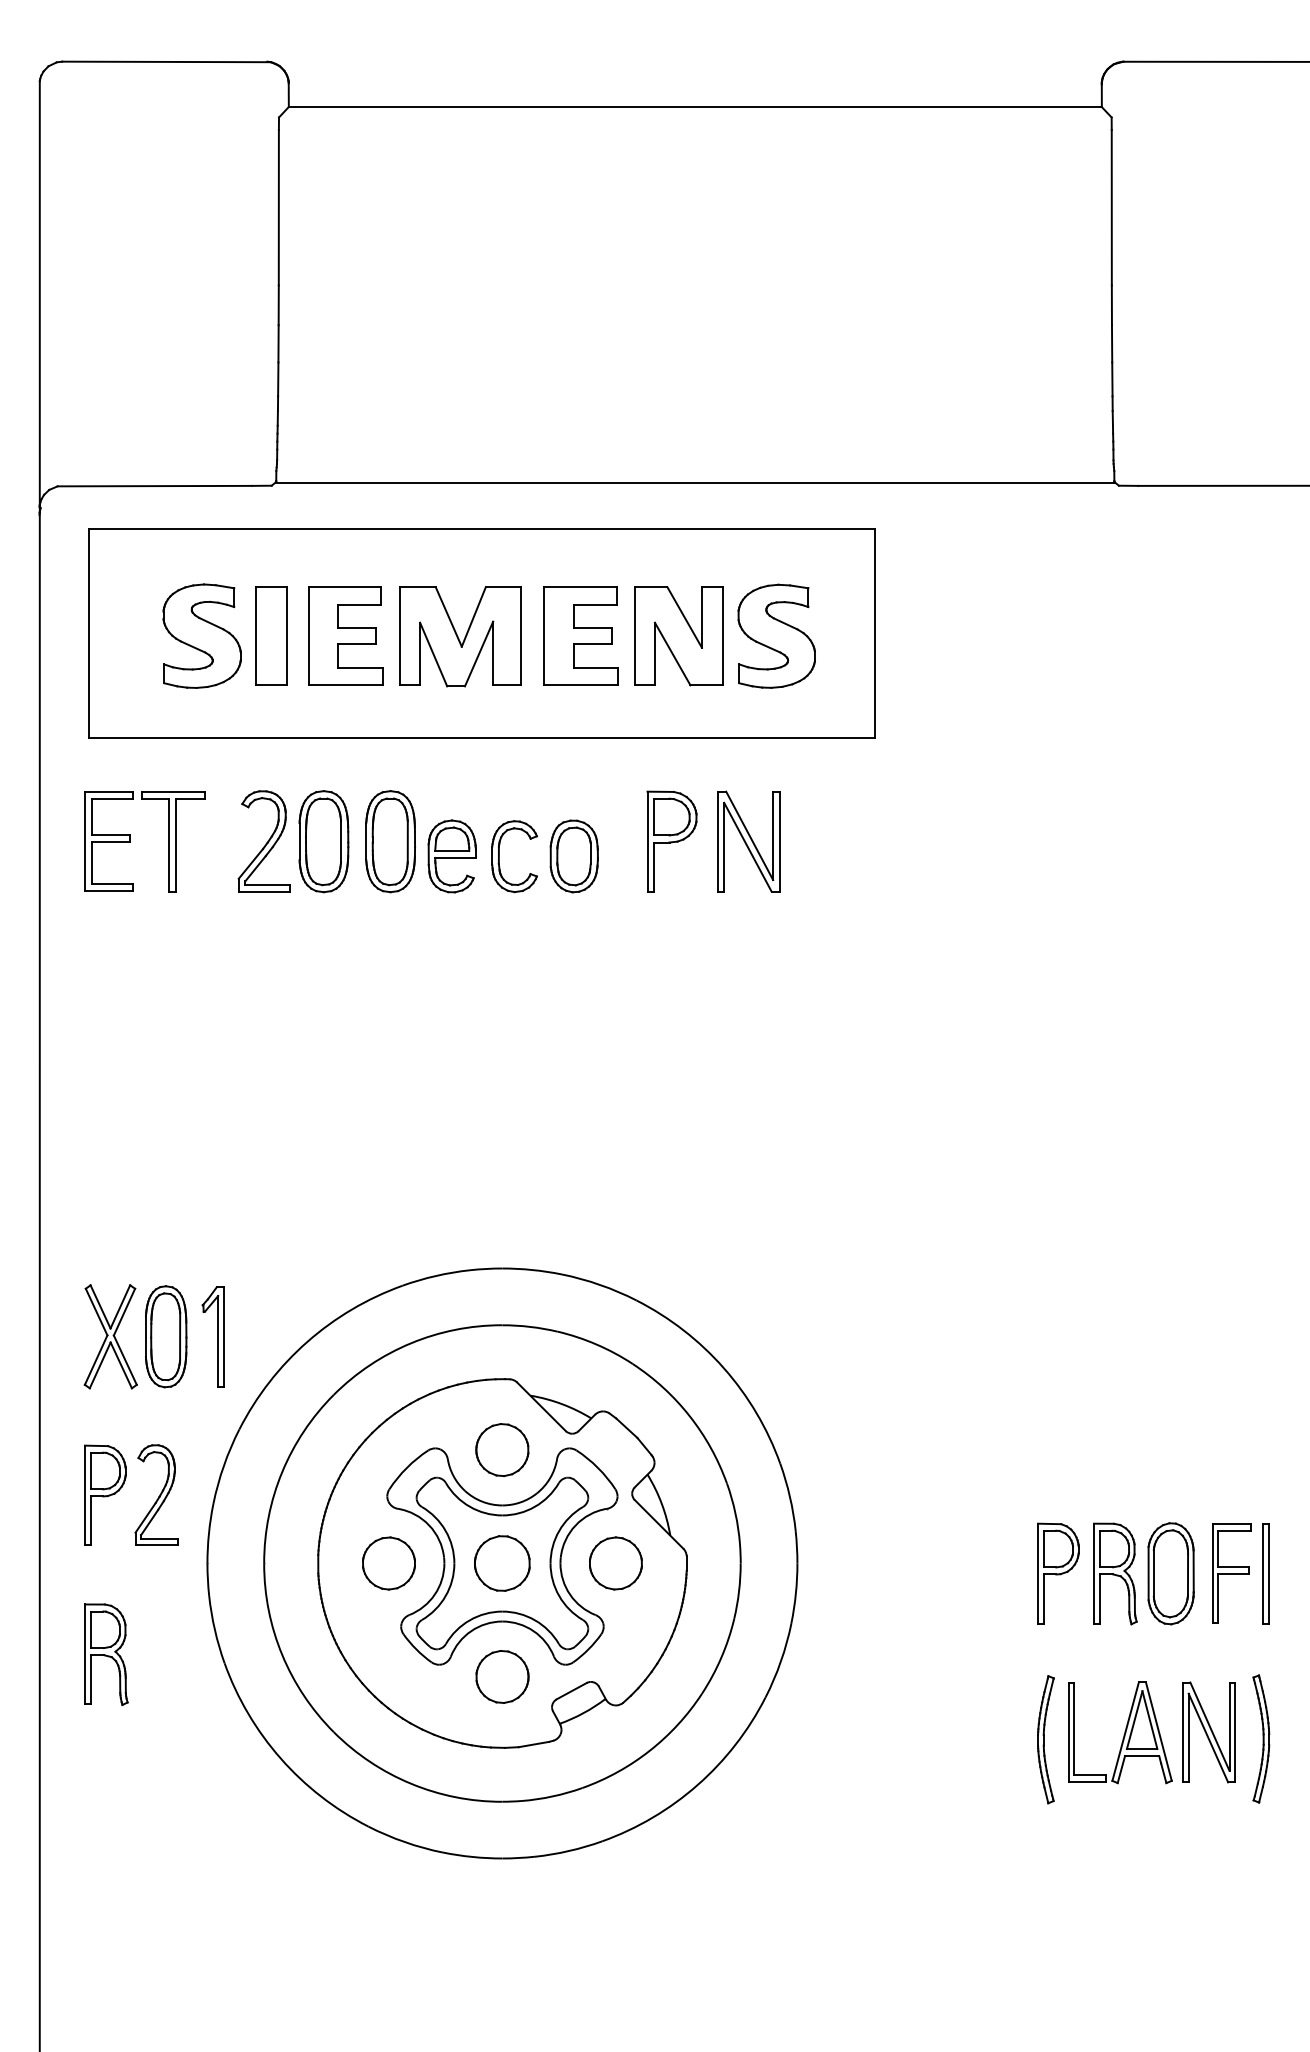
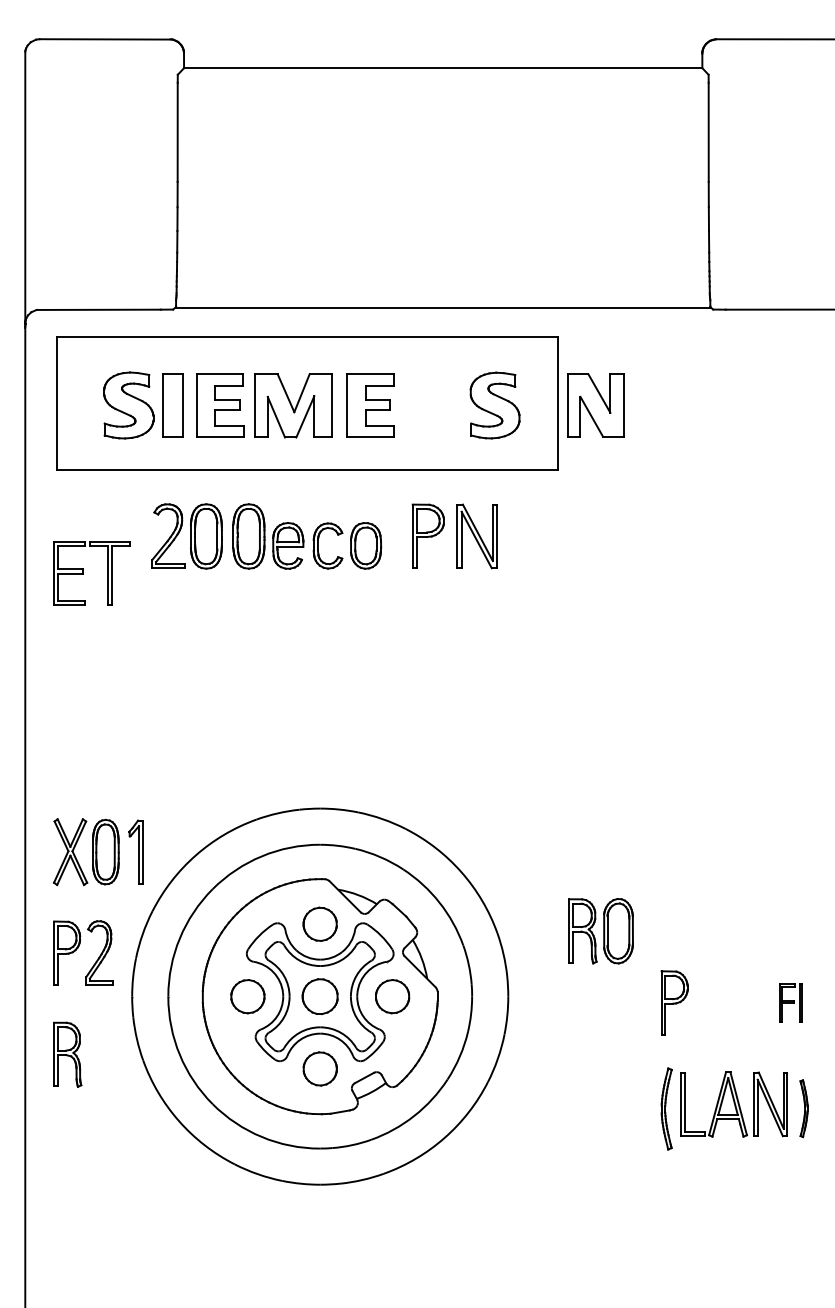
part: (678, 636) -> (595, 405), moved
part: (131, 841) -> (83, 573), moved
part: (1240, 1572) -> (790, 1002), size x0.6
part: (1142, 1574) -> (600, 931), moved
part: (1260, 1738) -> (803, 1108), size x0.7

